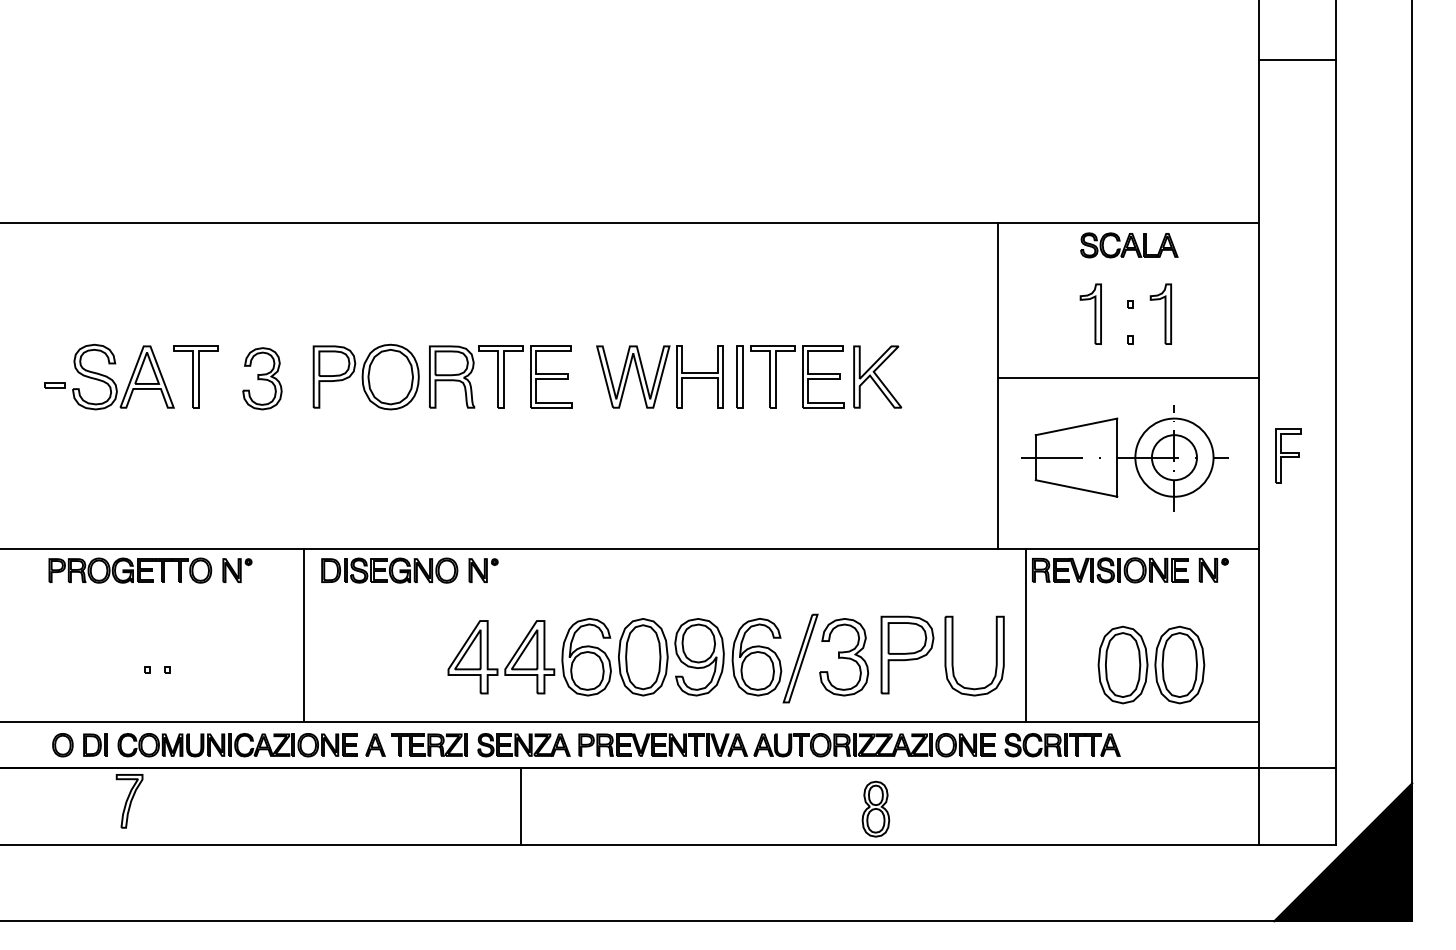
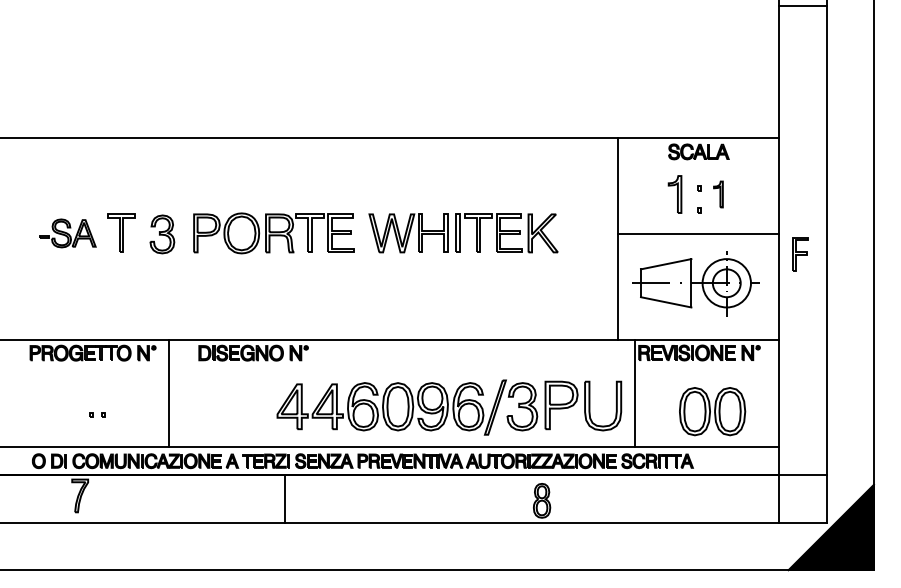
line: (1296, 58) -> (802, 5), moved
part: (1161, 314) -> (718, 194), size x0.7
part: (109, 377) -> (67, 233), size x0.7
part: (1288, 456) -> (800, 254), moved
line: (304, 634) -> (169, 392), moved
line: (521, 805) -> (285, 498), moved

